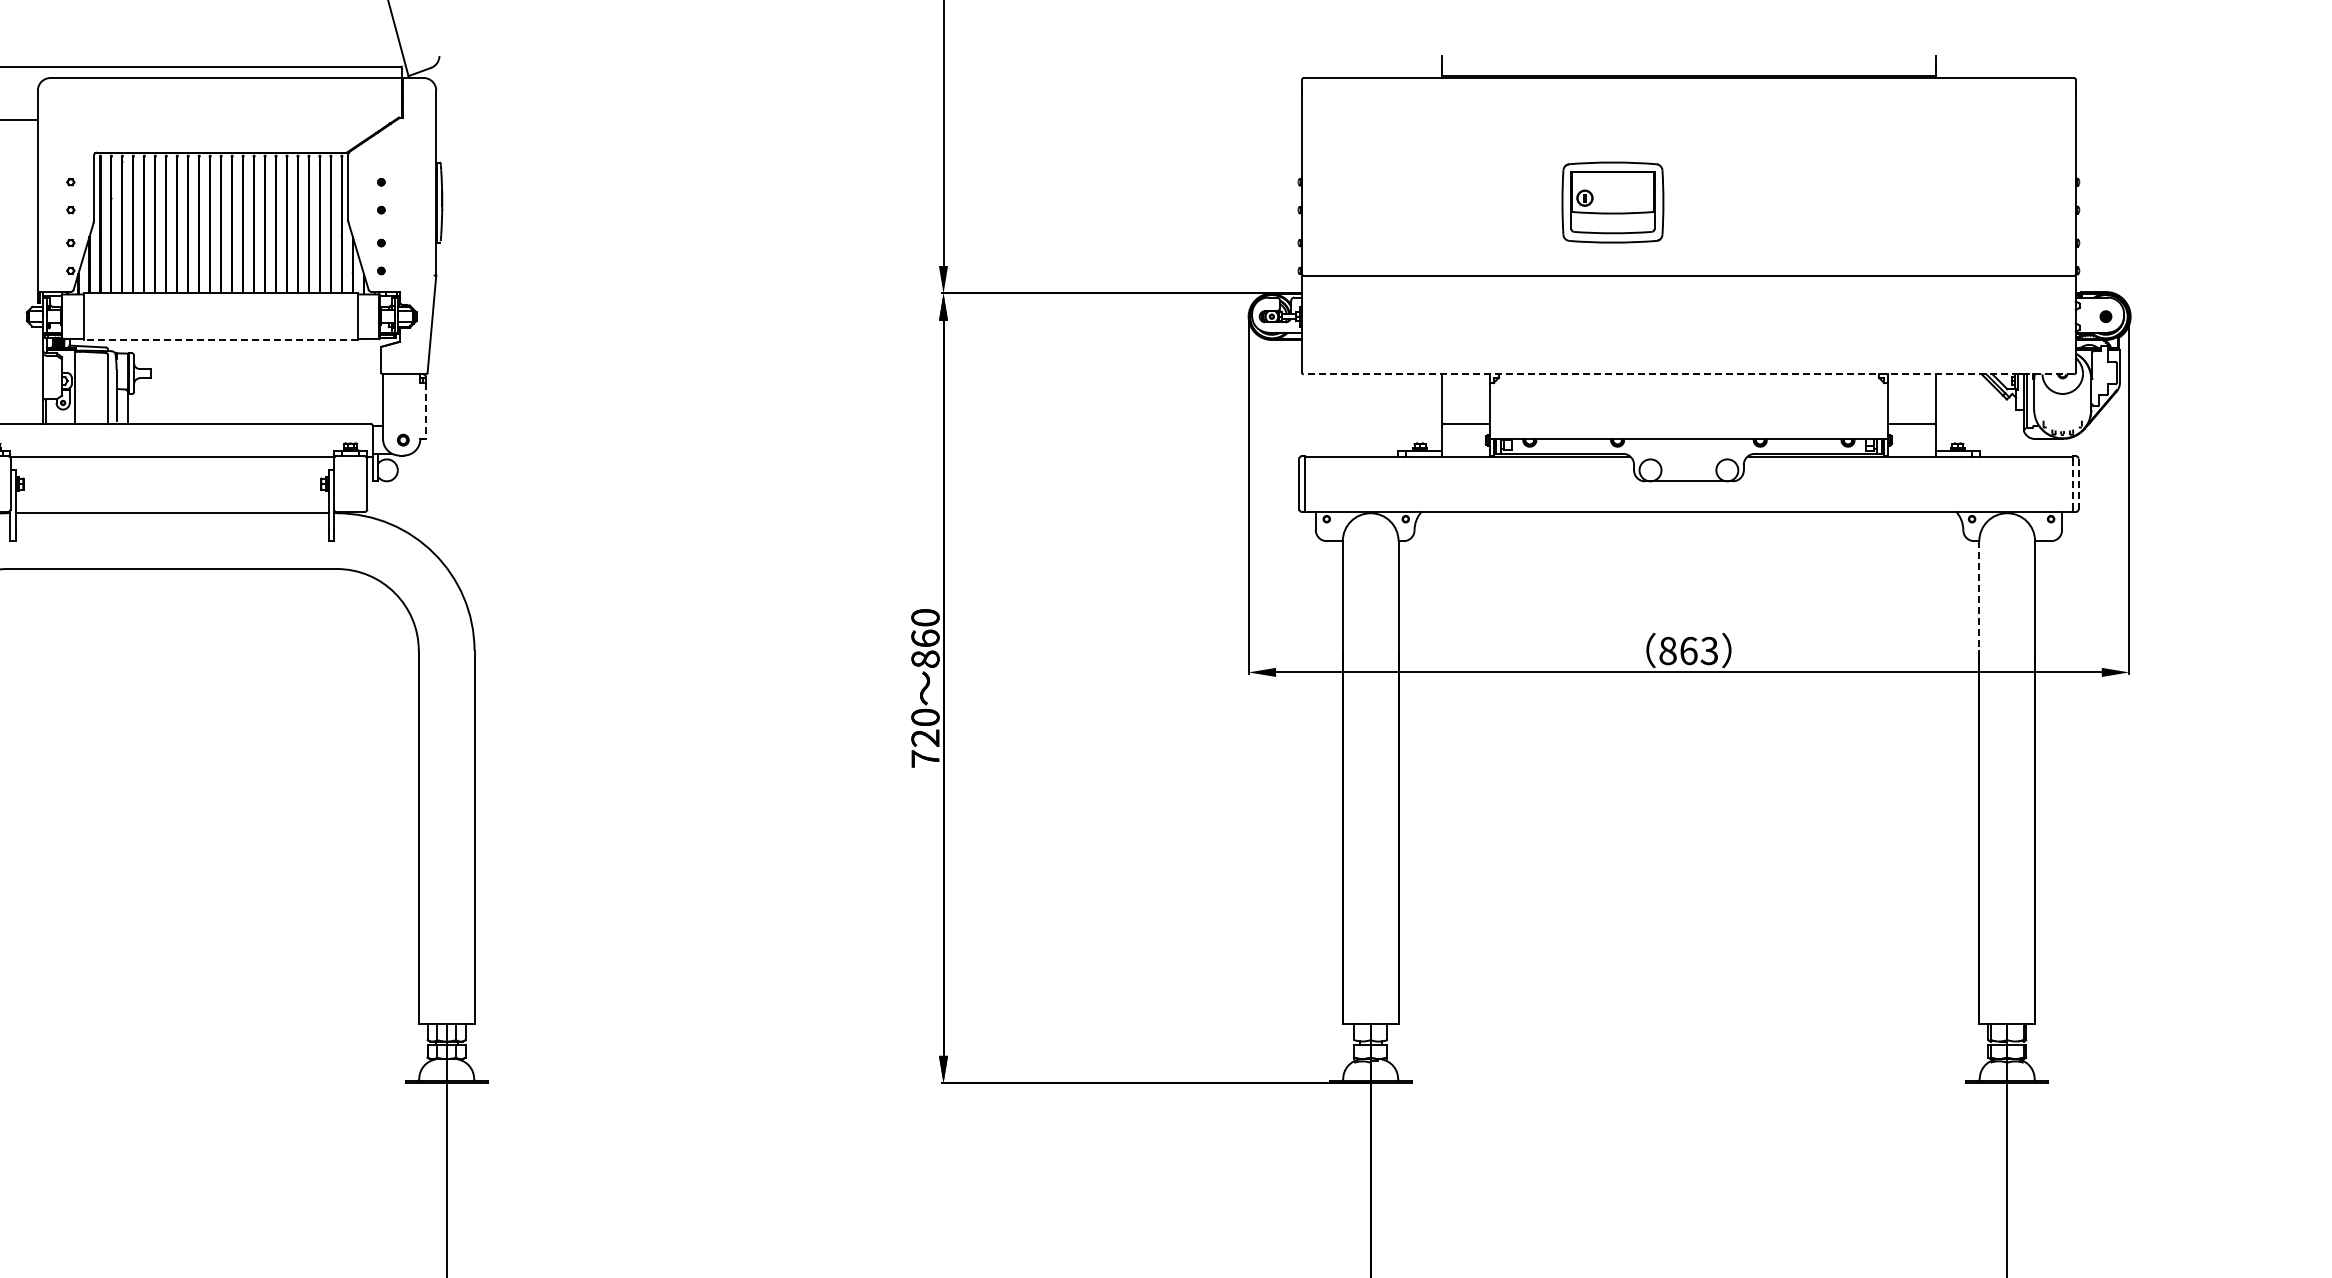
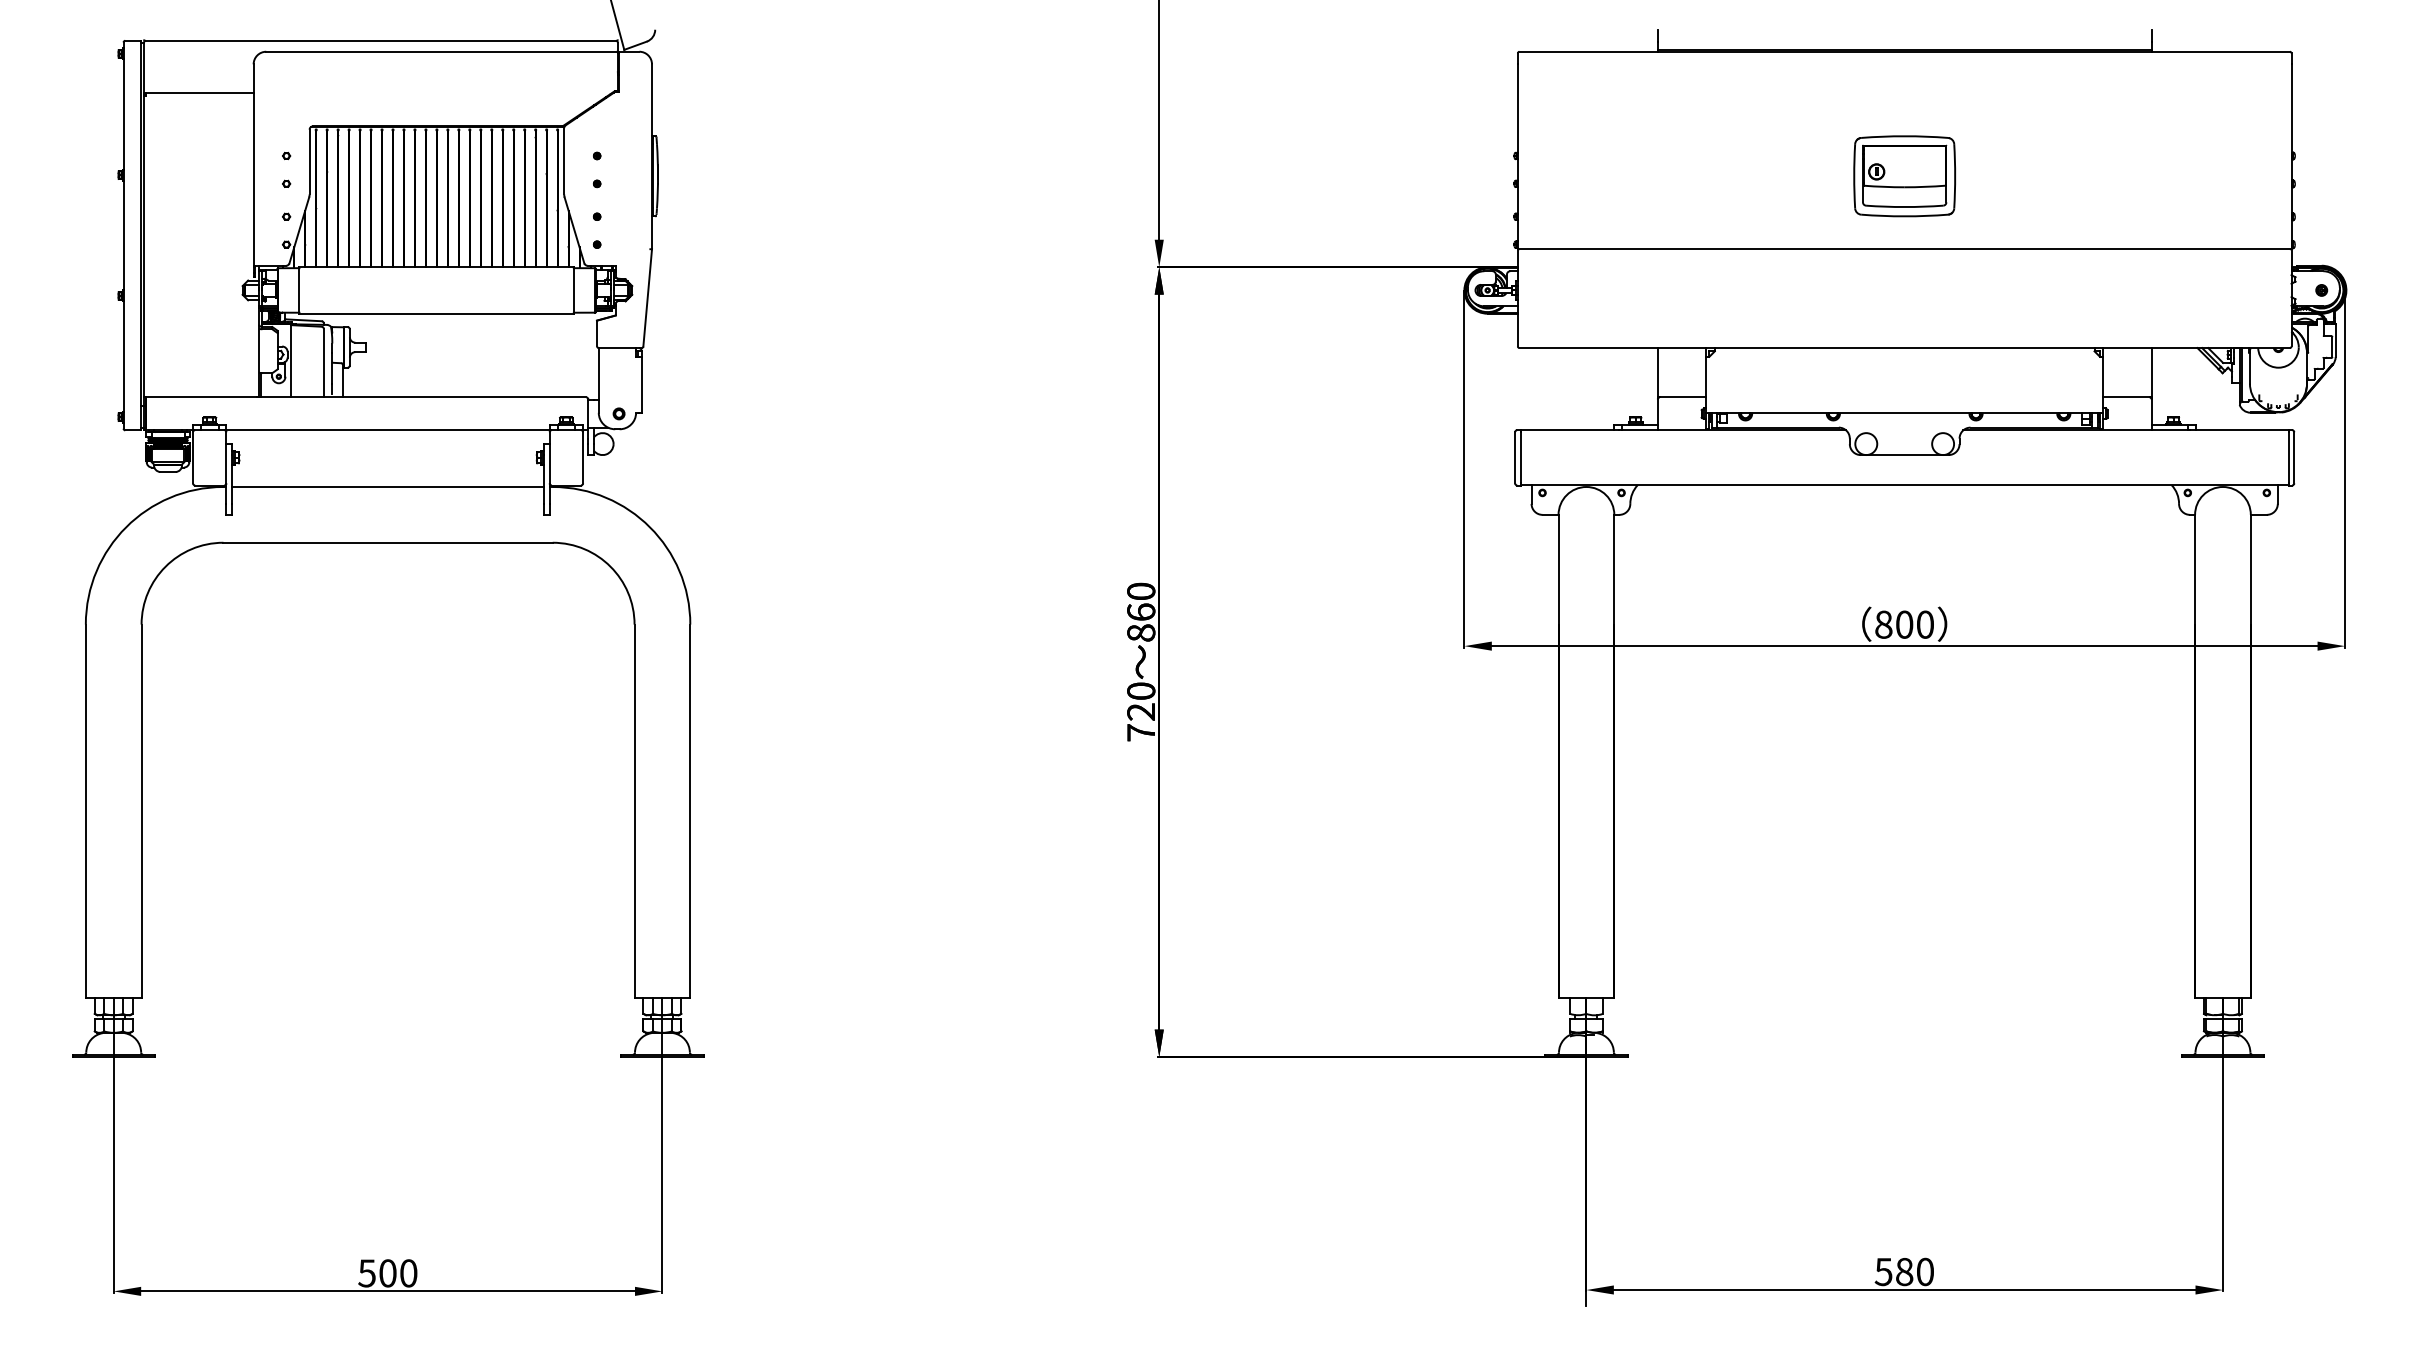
part: (1612, 202) -> (1904, 176), moved
line: (220, 339) -> (436, 313), dashed -> solid
line: (1688, 374) -> (1904, 348), dashed -> solid
line: (425, 410) -> (641, 384), dashed -> solid
line: (2072, 483) -> (2288, 457), dashed -> solid
line: (2078, 483) -> (2294, 457), dashed -> solid
line: (1979, 595) -> (2195, 569), dashed -> solid
text: (1698, 650) -> (1914, 624), 863 -> 800

